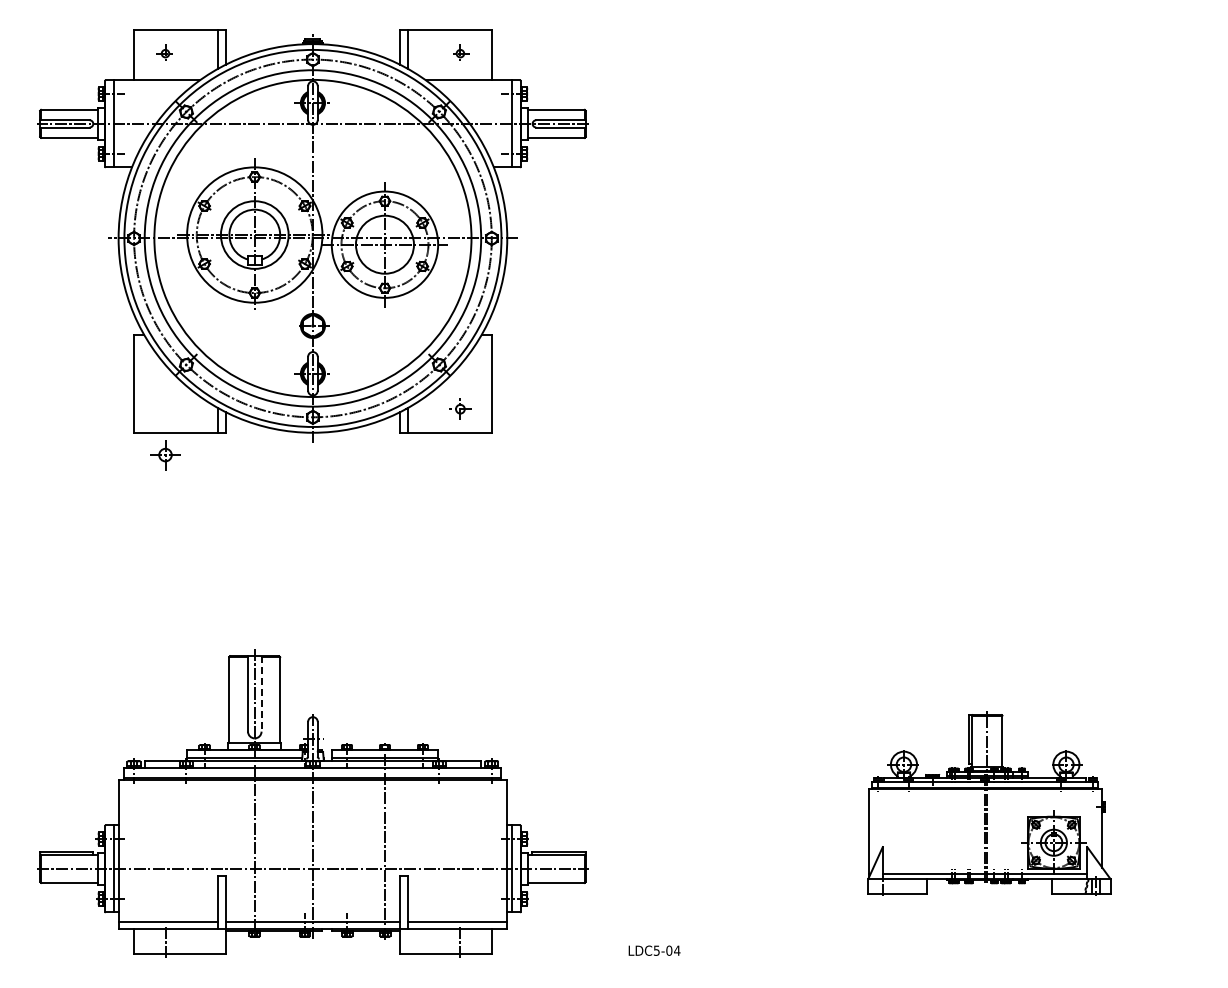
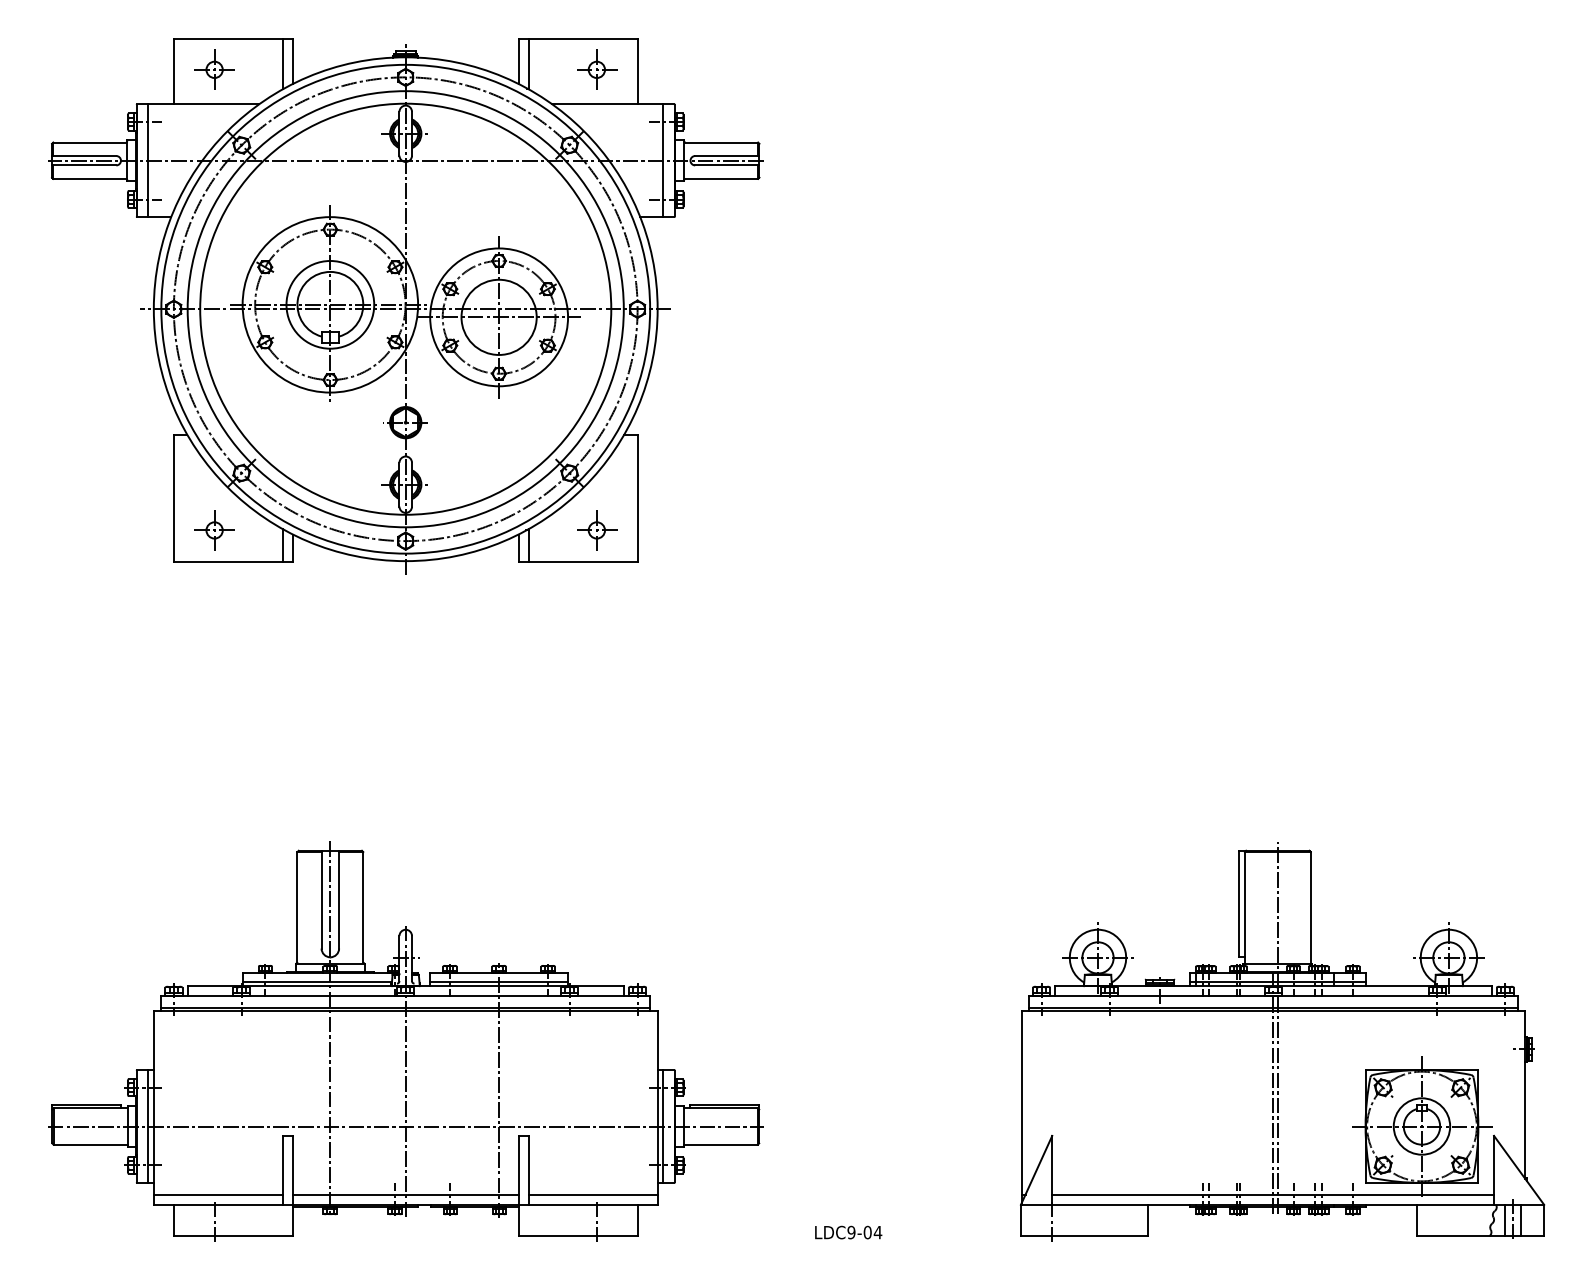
part: (165, 53) -> (214, 69), size x1.67
part: (460, 53) -> (597, 69), size x1.67
part: (460, 409) -> (597, 530), size x1.43
part: (165, 455) -> (214, 530), moved
line: (261, 693) -> (339, 899), dashed -> solid
part: (989, 803) -> (1282, 1041), size x1.67
text: (656, 950) -> (851, 1232), LDC5-04 -> LDC9-04

